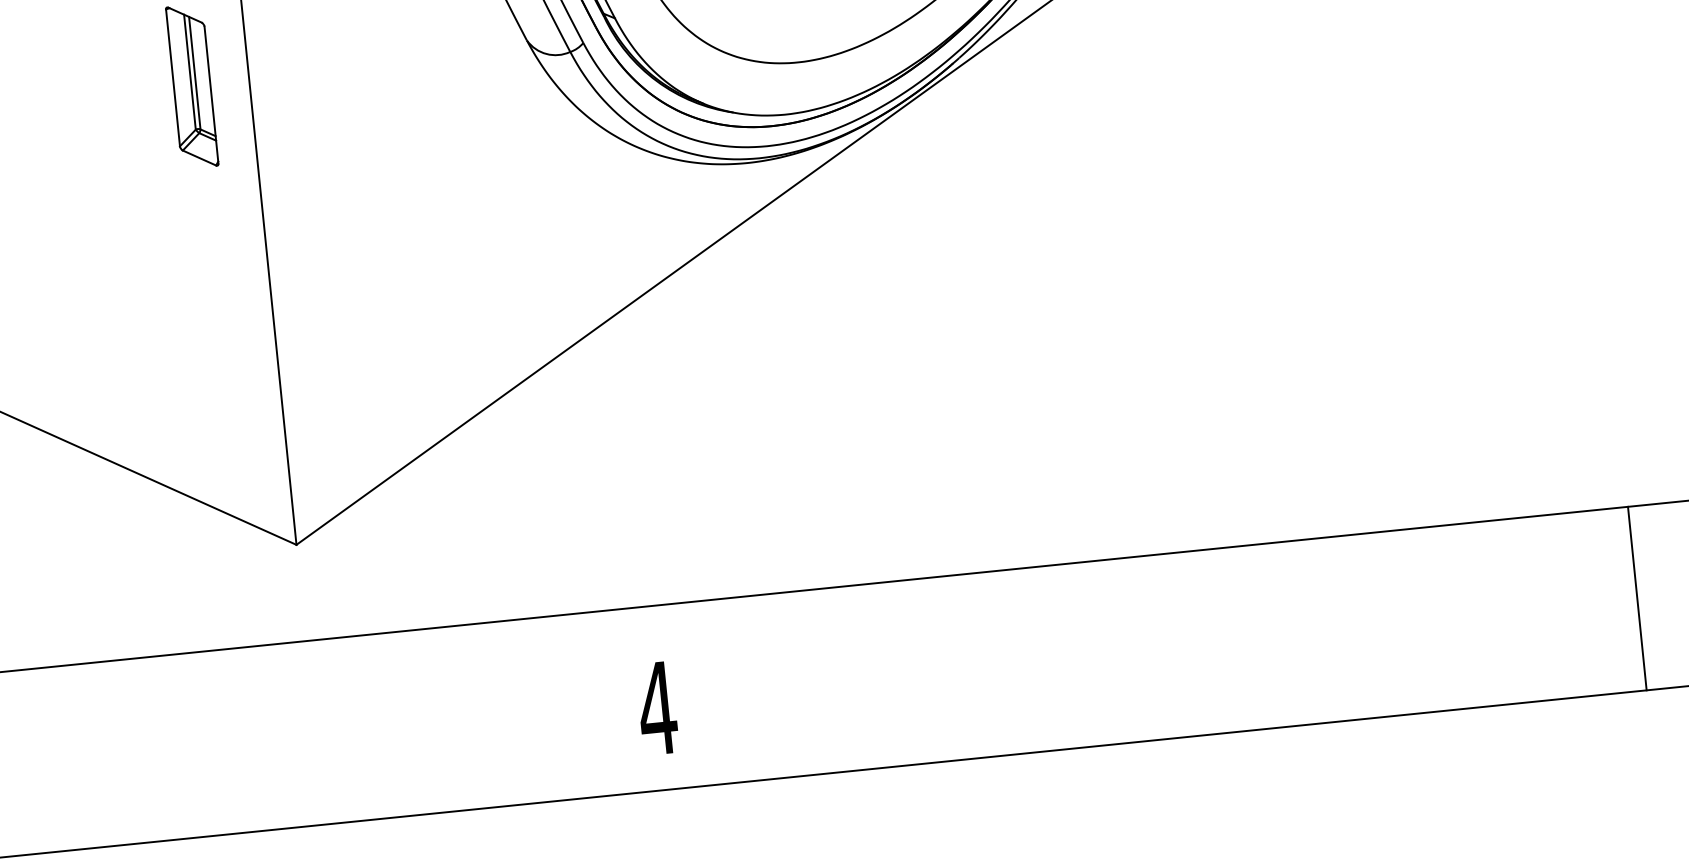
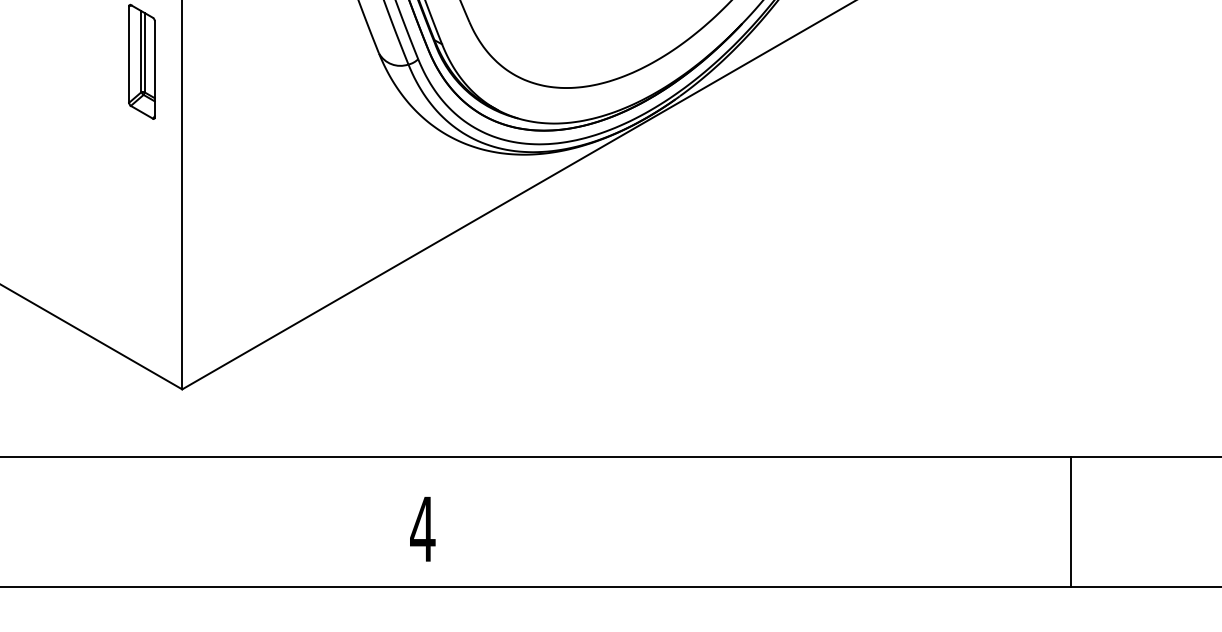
line: (1636, 597) -> (1070, 521), moved

